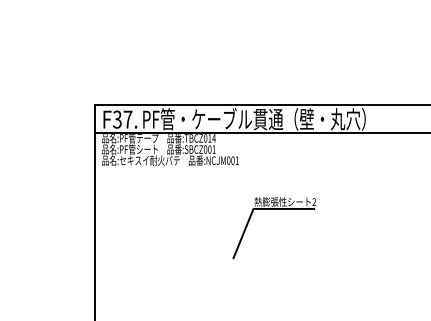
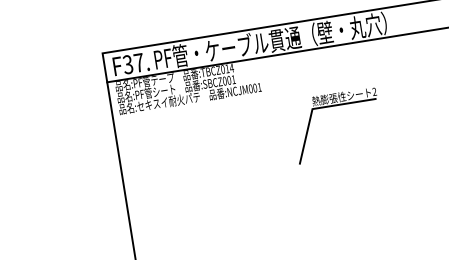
part: (274, 209) -> (334, 106), moved

